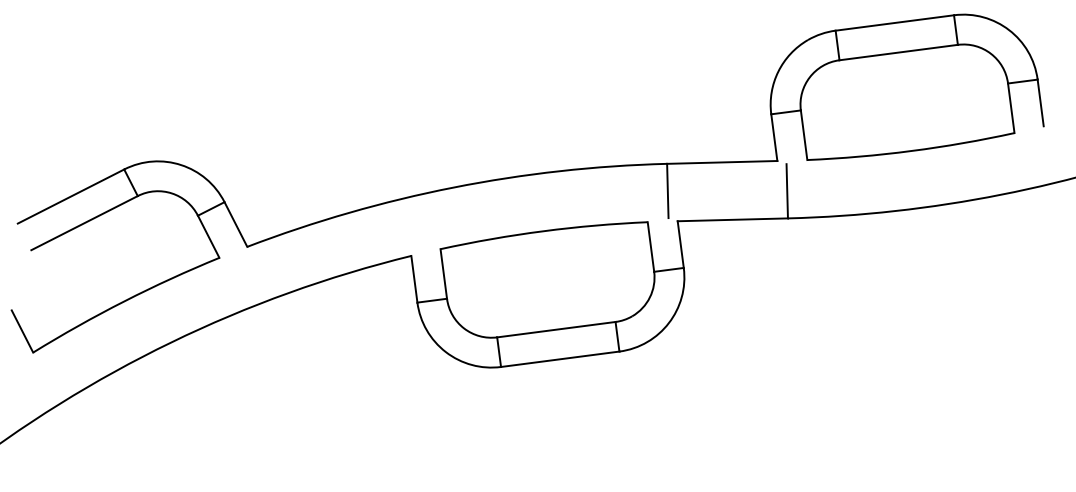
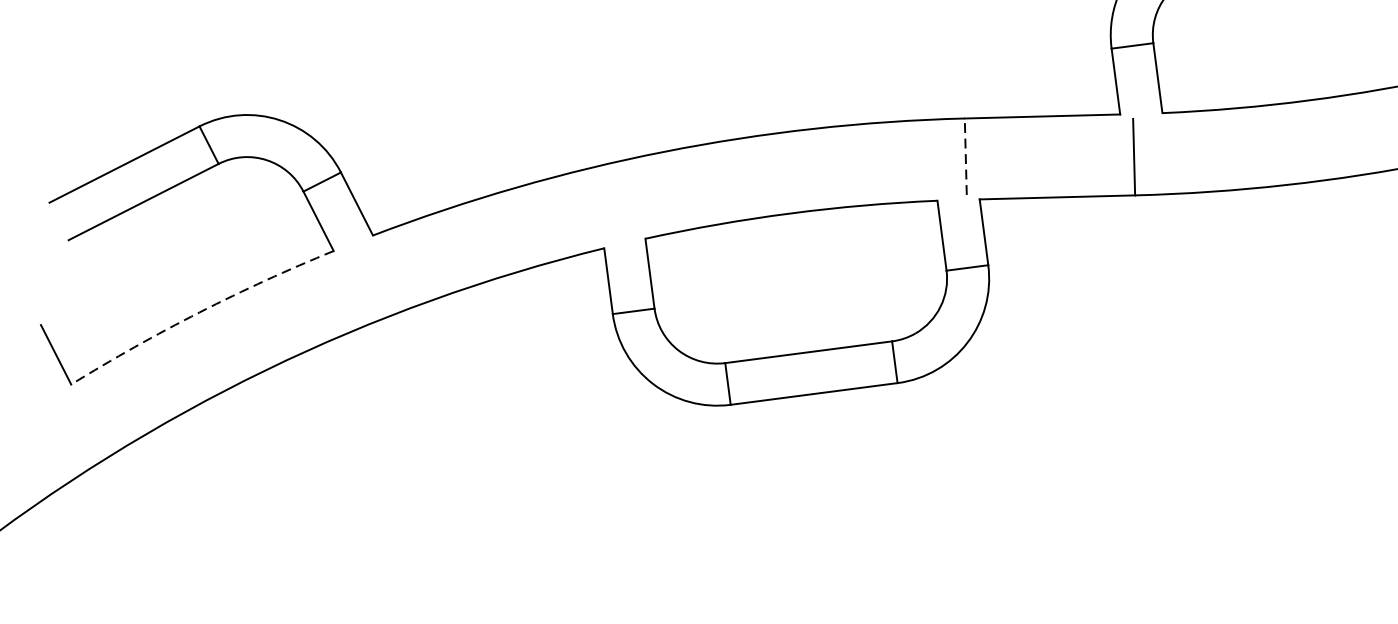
line: (667, 190) -> (965, 156), solid -> dashed
arc: (124, 301) -> (199, 312), solid -> dashed

